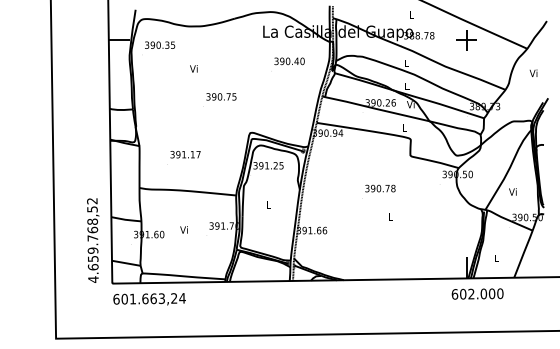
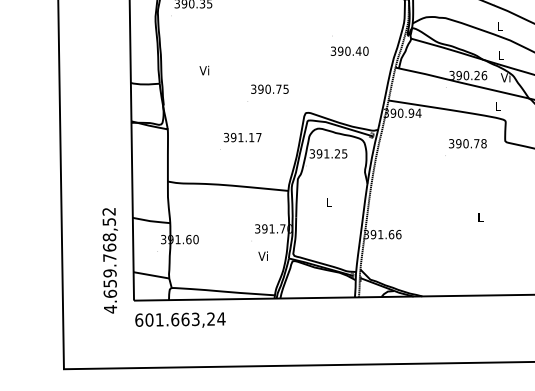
text: (289, 61) -> (349, 51), moved
text: (193, 68) -> (203, 70), moved
text: (219, 99) -> (267, 92), moved
text: (183, 157) -> (240, 141), moved
text: (378, 191) -> (465, 147), moved
text: (183, 229) -> (262, 255), moved
text: (93, 240) -> (110, 260), moved

